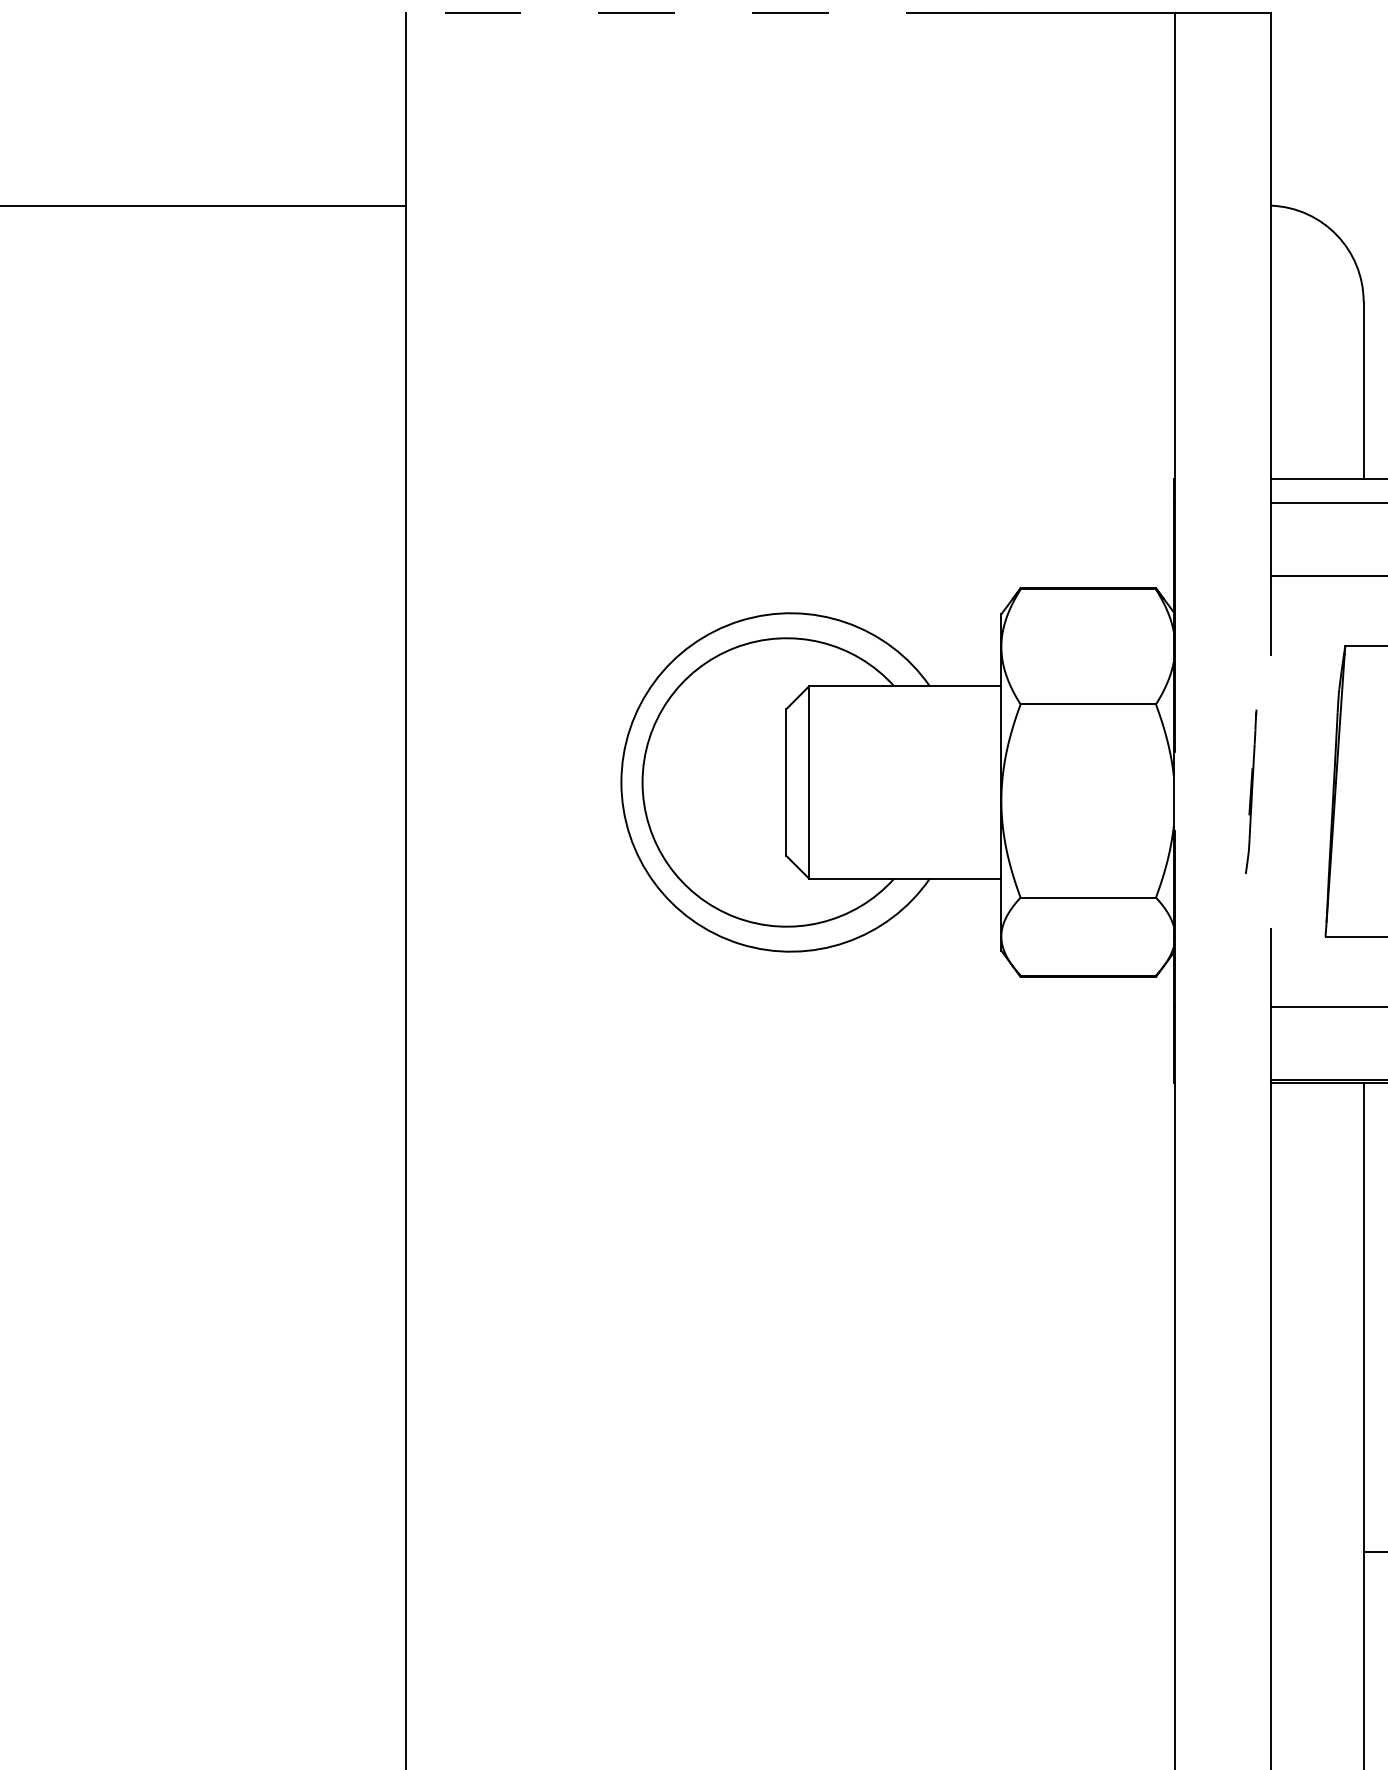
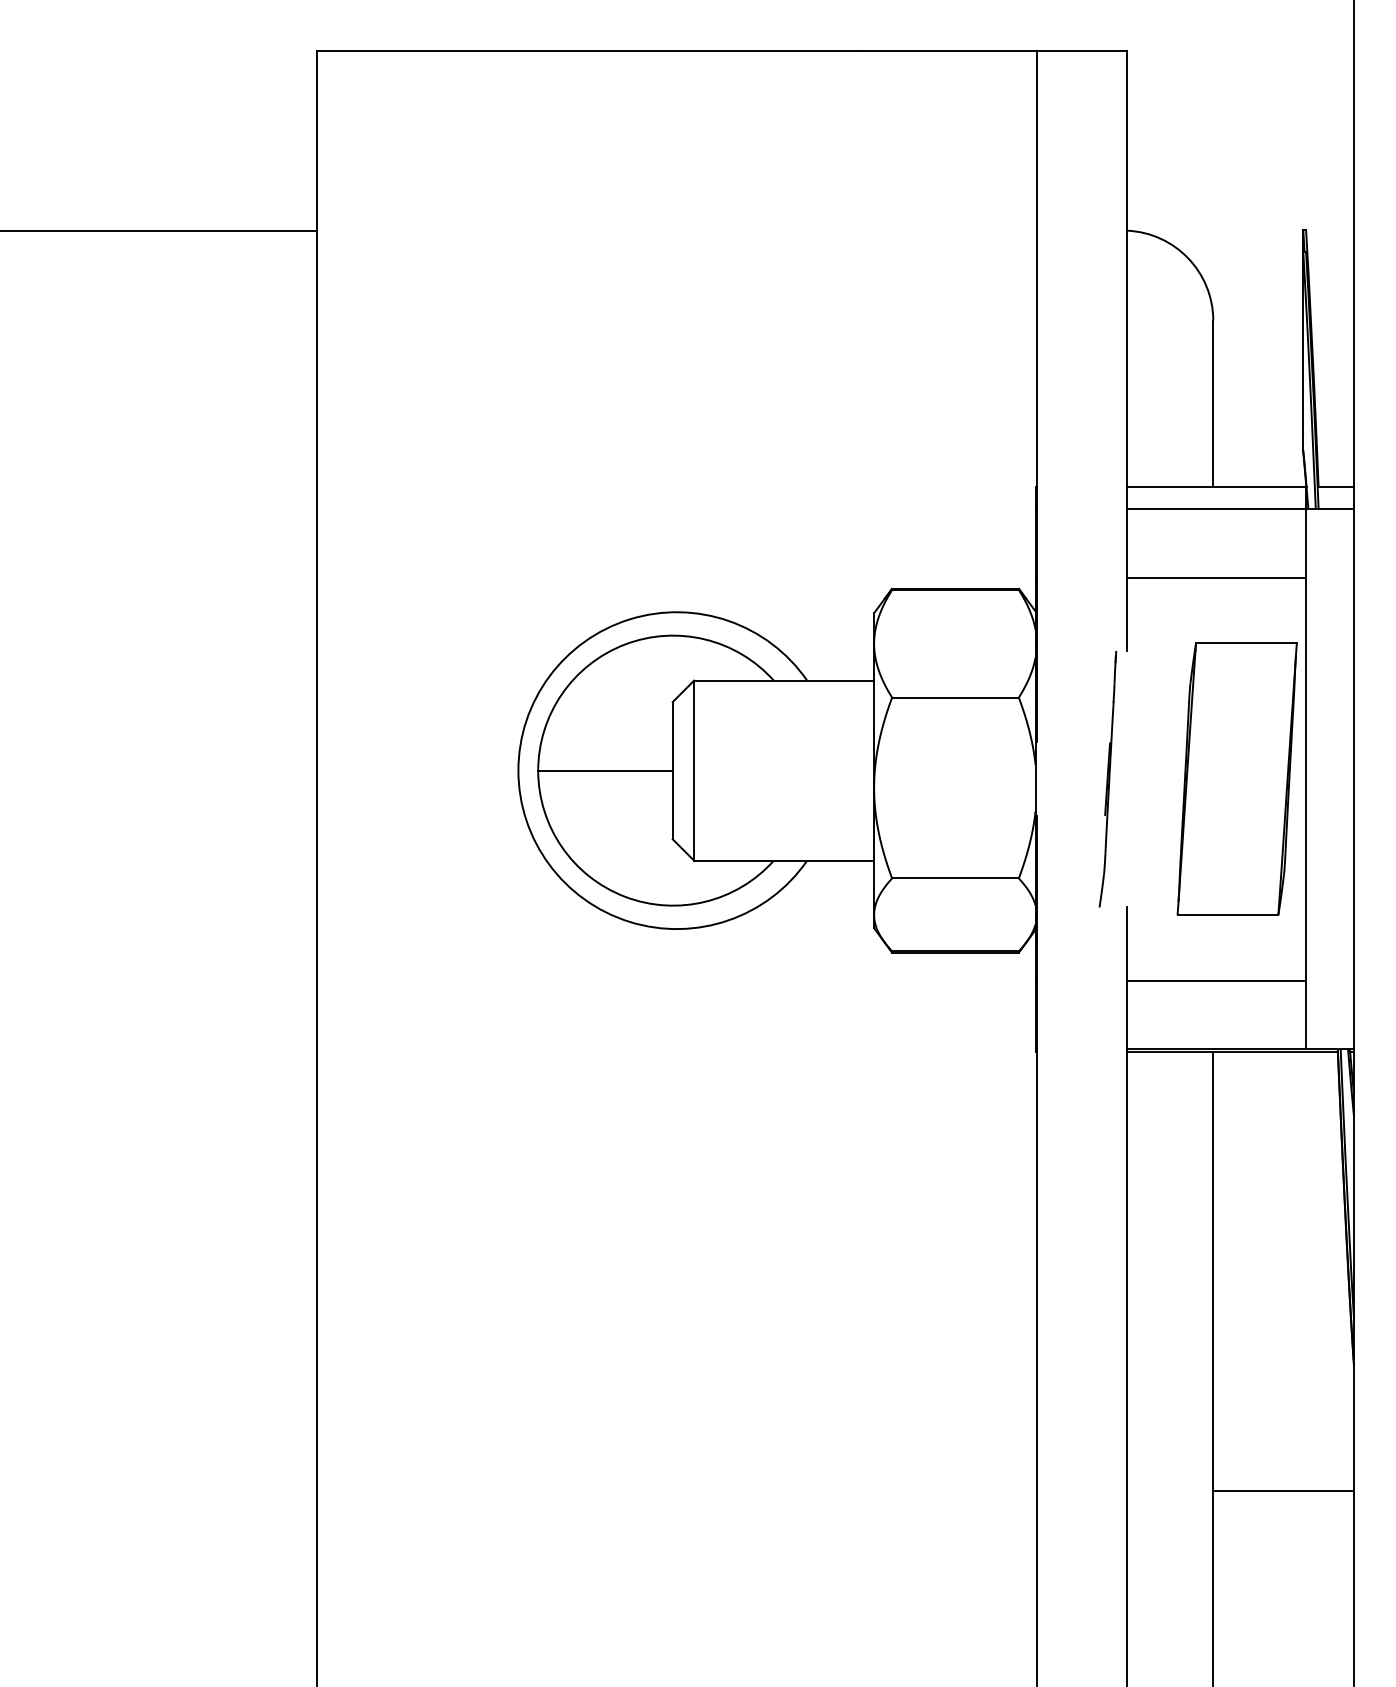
line: (694, 13) -> (586, 50), dashed -> solid
line: (714, 782) -> (605, 770), added
part: (1250, 791) -> (1107, 779), size x1.67

